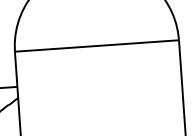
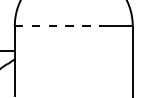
line: (77, 47) -> (59, 26), solid -> dashed

